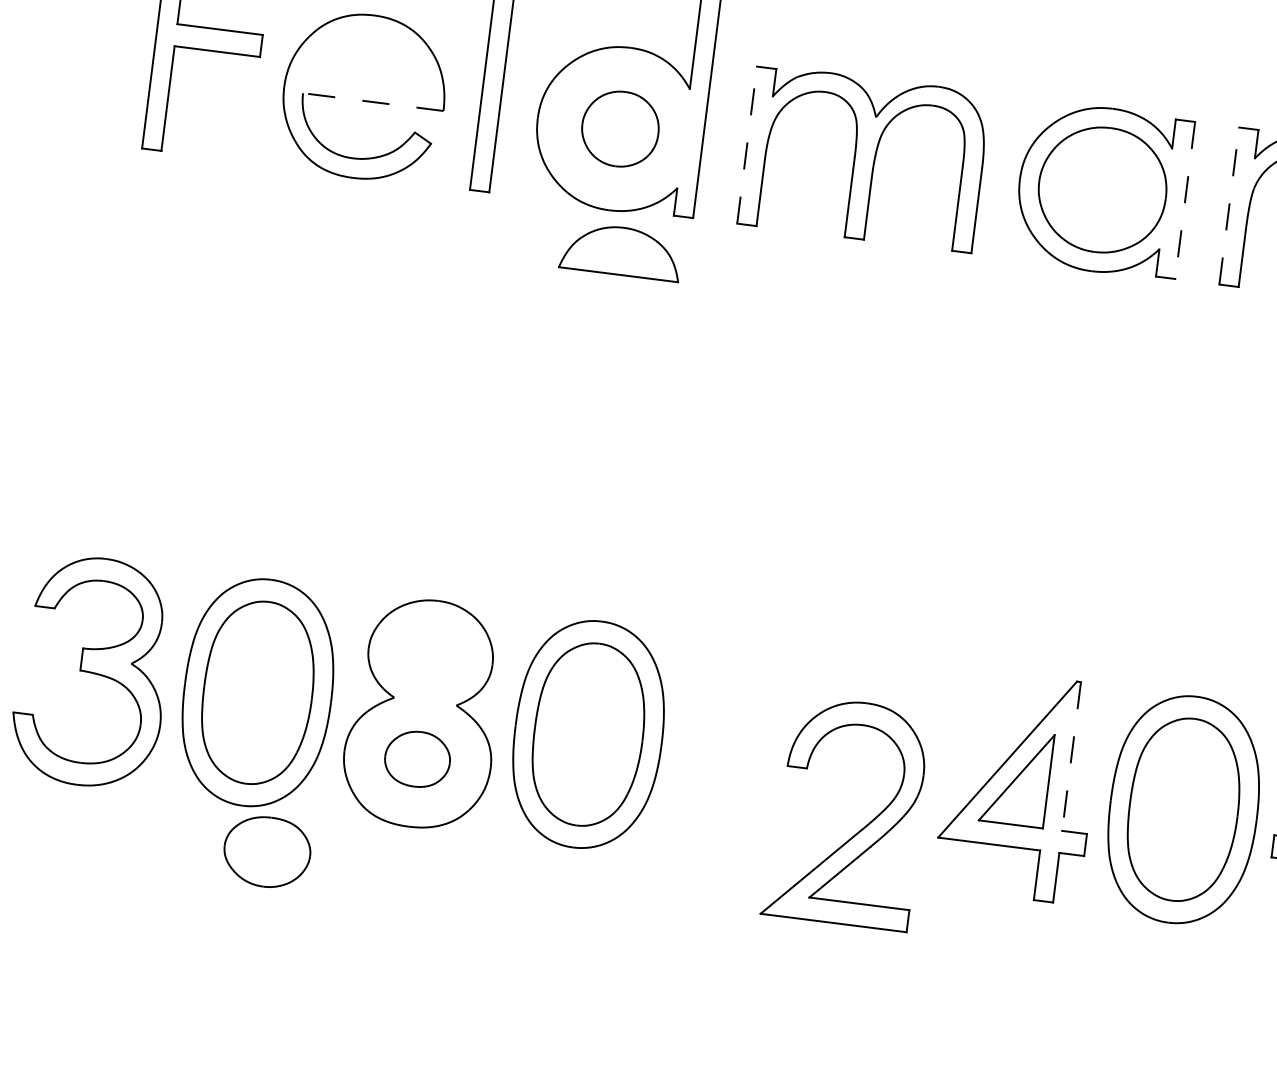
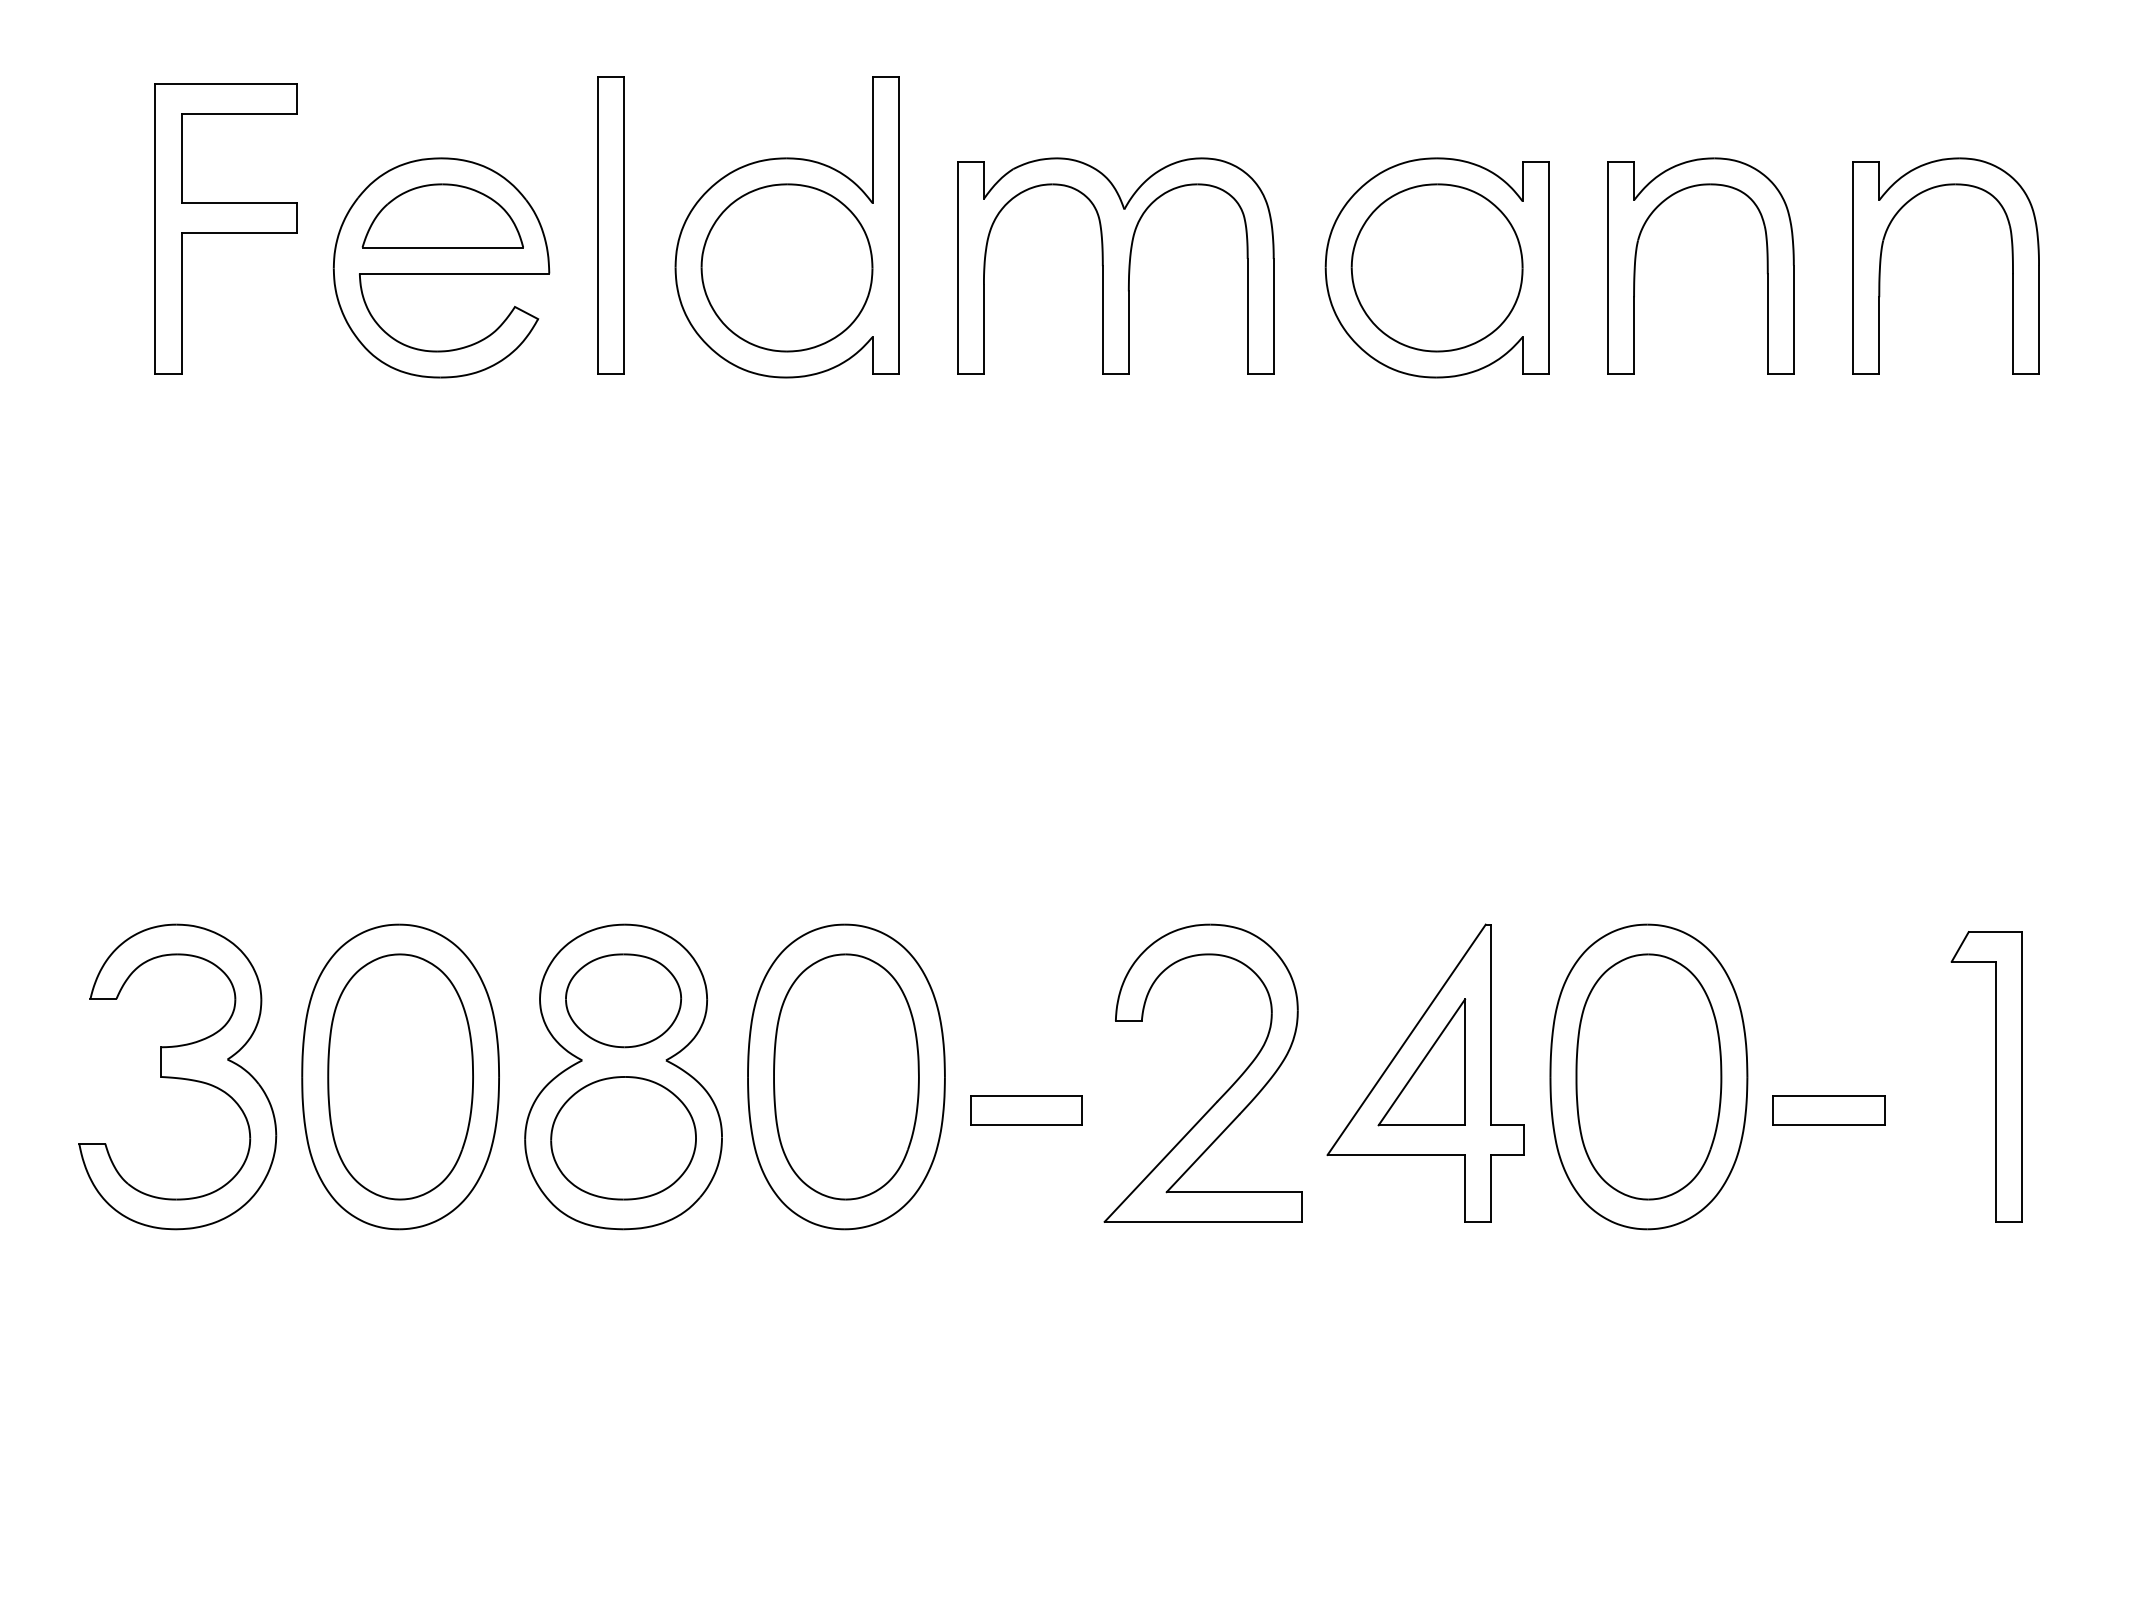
line: (373, 102) -> (454, 273), dashed -> solid
part: (620, 128) -> (786, 267), size x1.67
line: (746, 144) -> (957, 267), dashed -> solid
line: (1185, 200) -> (1548, 267), dashed -> solid
line: (1229, 205) -> (1608, 267), dashed -> solid
part: (621, 250) -> (442, 215), moved
line: (1071, 756) -> (1491, 1025), dashed -> solid
part: (417, 759) -> (623, 1138), size x1.67
part: (719, 776) -> (1026, 1110), added
part: (860, 829) -> (1223, 1093), moved
part: (267, 851) -> (623, 1000), moved

